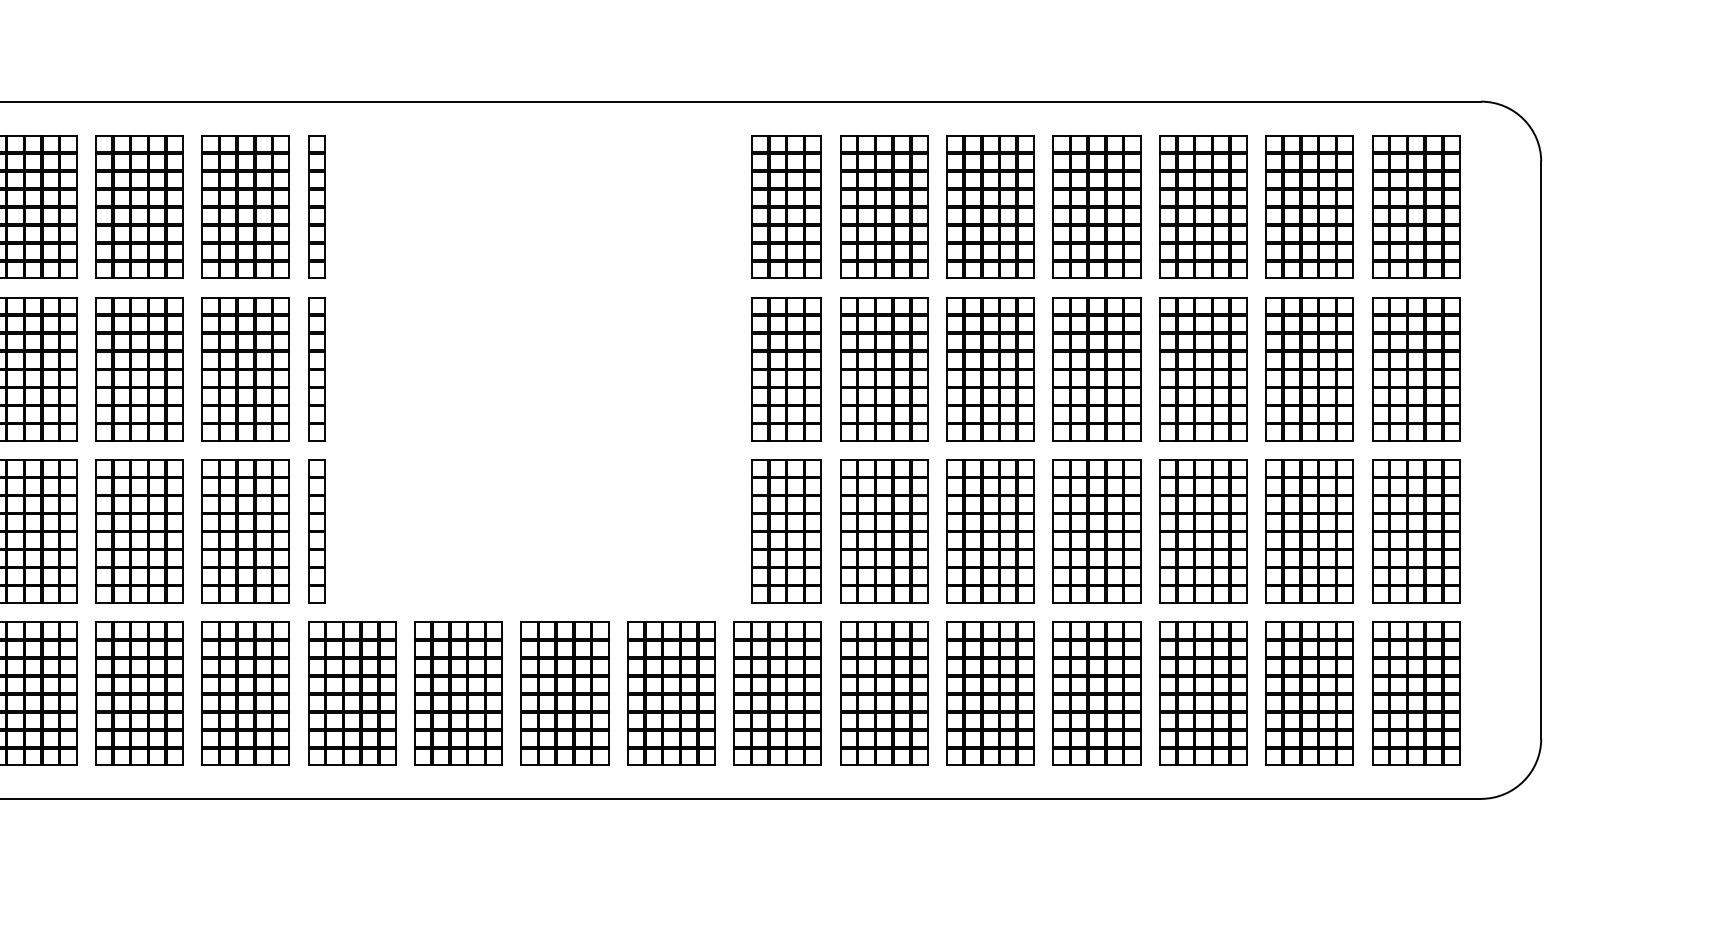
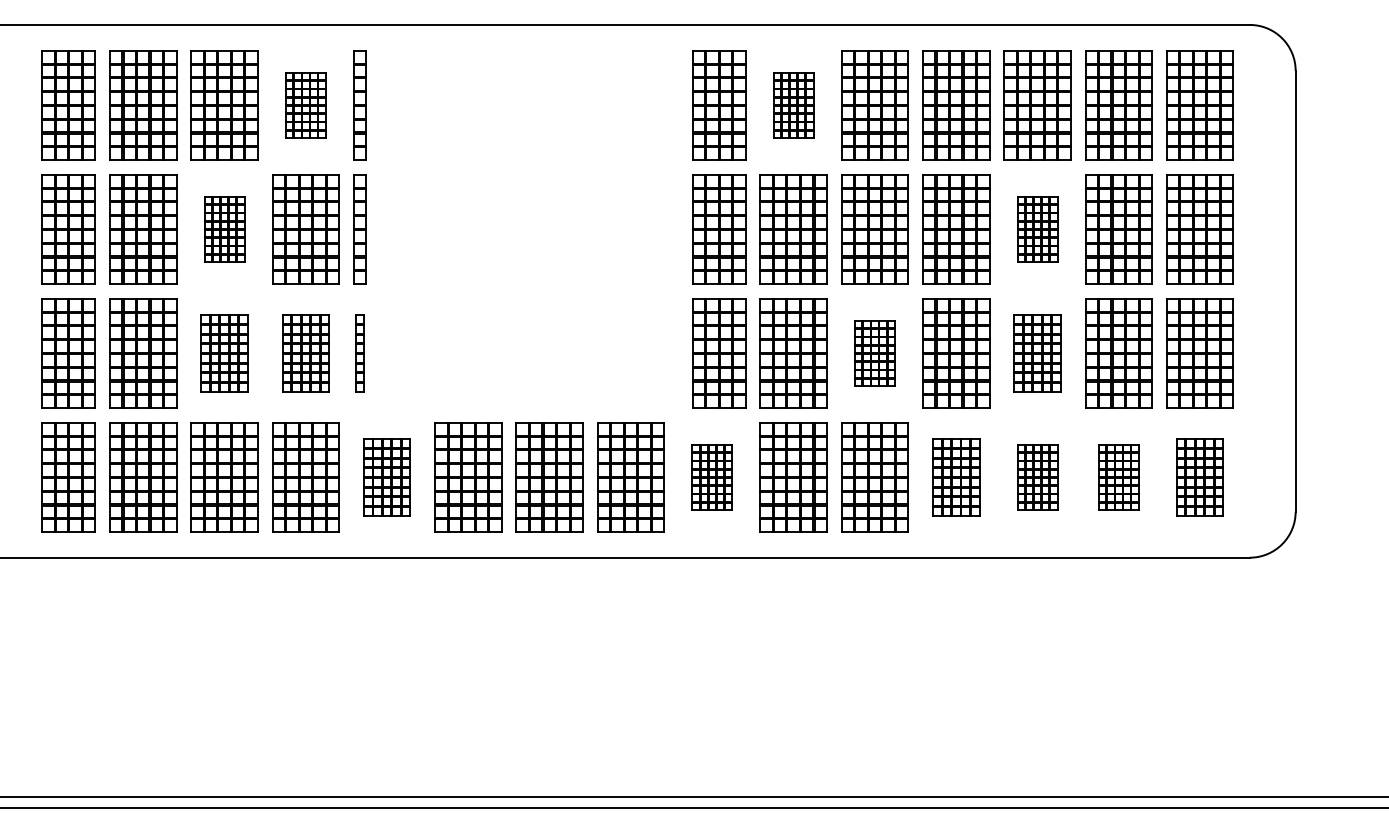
part: (245, 207) -> (305, 105), size x0.6
part: (884, 207) -> (793, 105), size x0.6
part: (139, 369) -> (224, 229), size x0.6
part: (1203, 369) -> (1037, 229), size x0.6
part: (139, 531) -> (224, 353), size x0.7
part: (245, 531) -> (305, 353), size x0.7
part: (316, 531) -> (359, 353), size x0.7
part: (990, 531) -> (874, 353), size x0.6
part: (1203, 531) -> (1037, 353), size x0.7
part: (351, 693) -> (386, 477), size x0.7
part: (778, 693) -> (712, 477), size x0.6
part: (1097, 693) -> (956, 477), size x0.7
part: (1203, 693) -> (1037, 477), size x0.6
part: (1309, 693) -> (1118, 477), size x0.6
part: (1415, 693) -> (1199, 477), size x0.7

